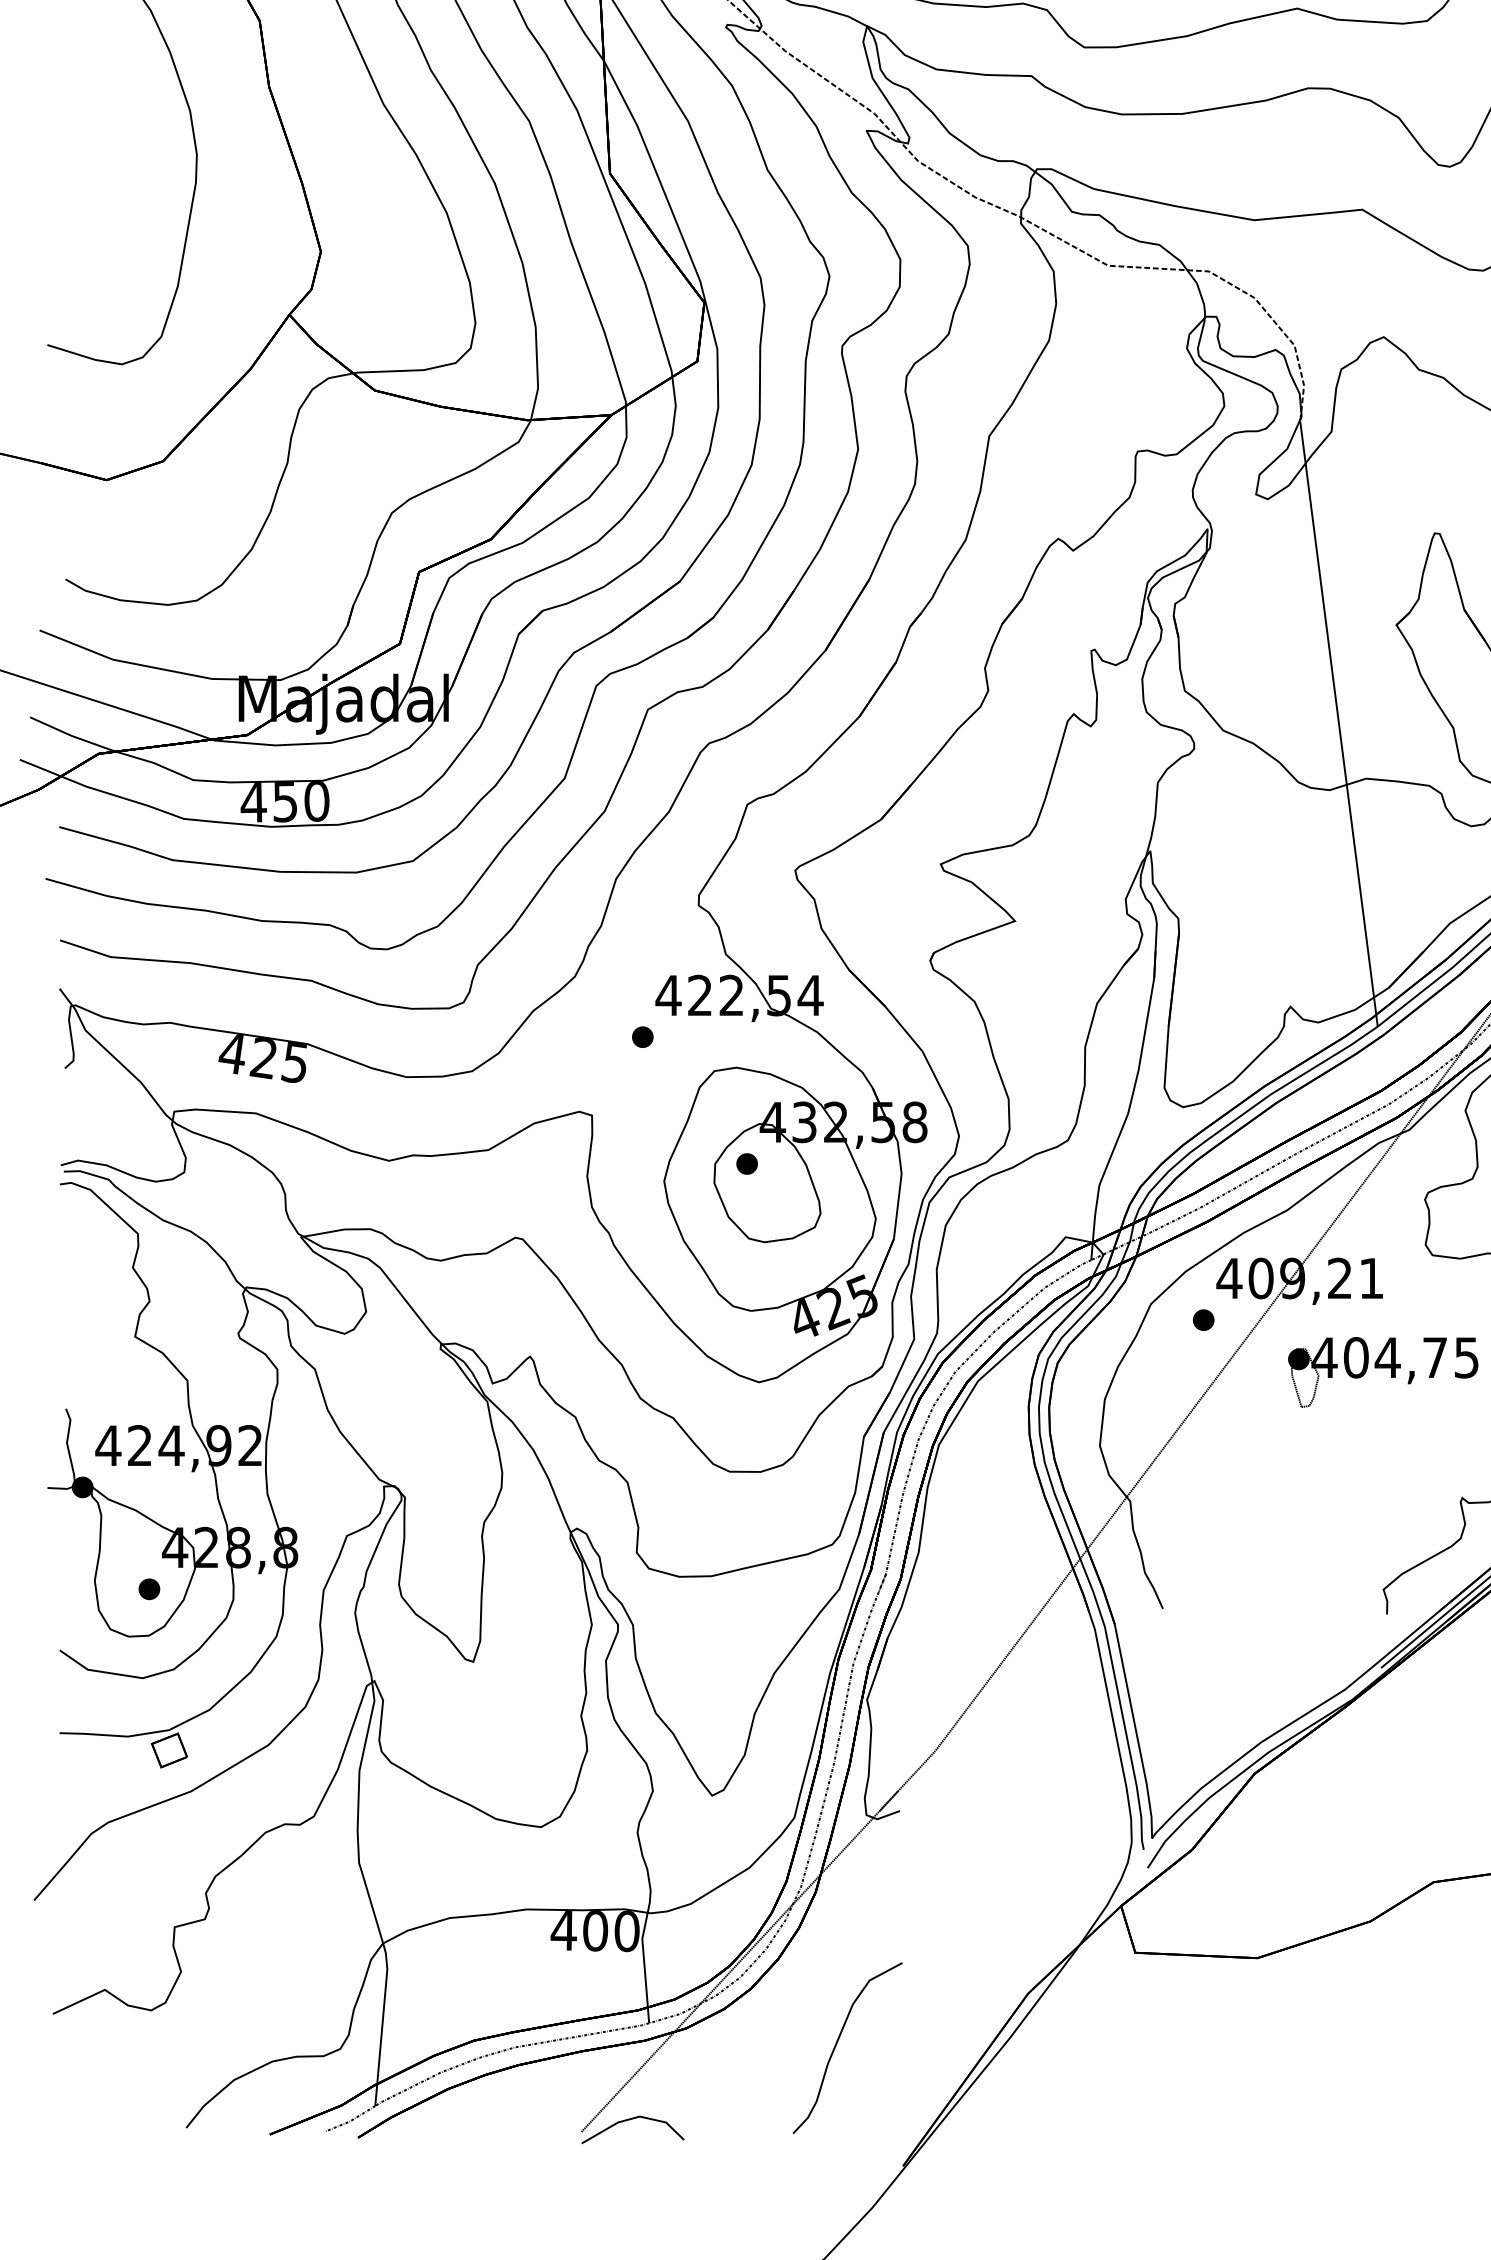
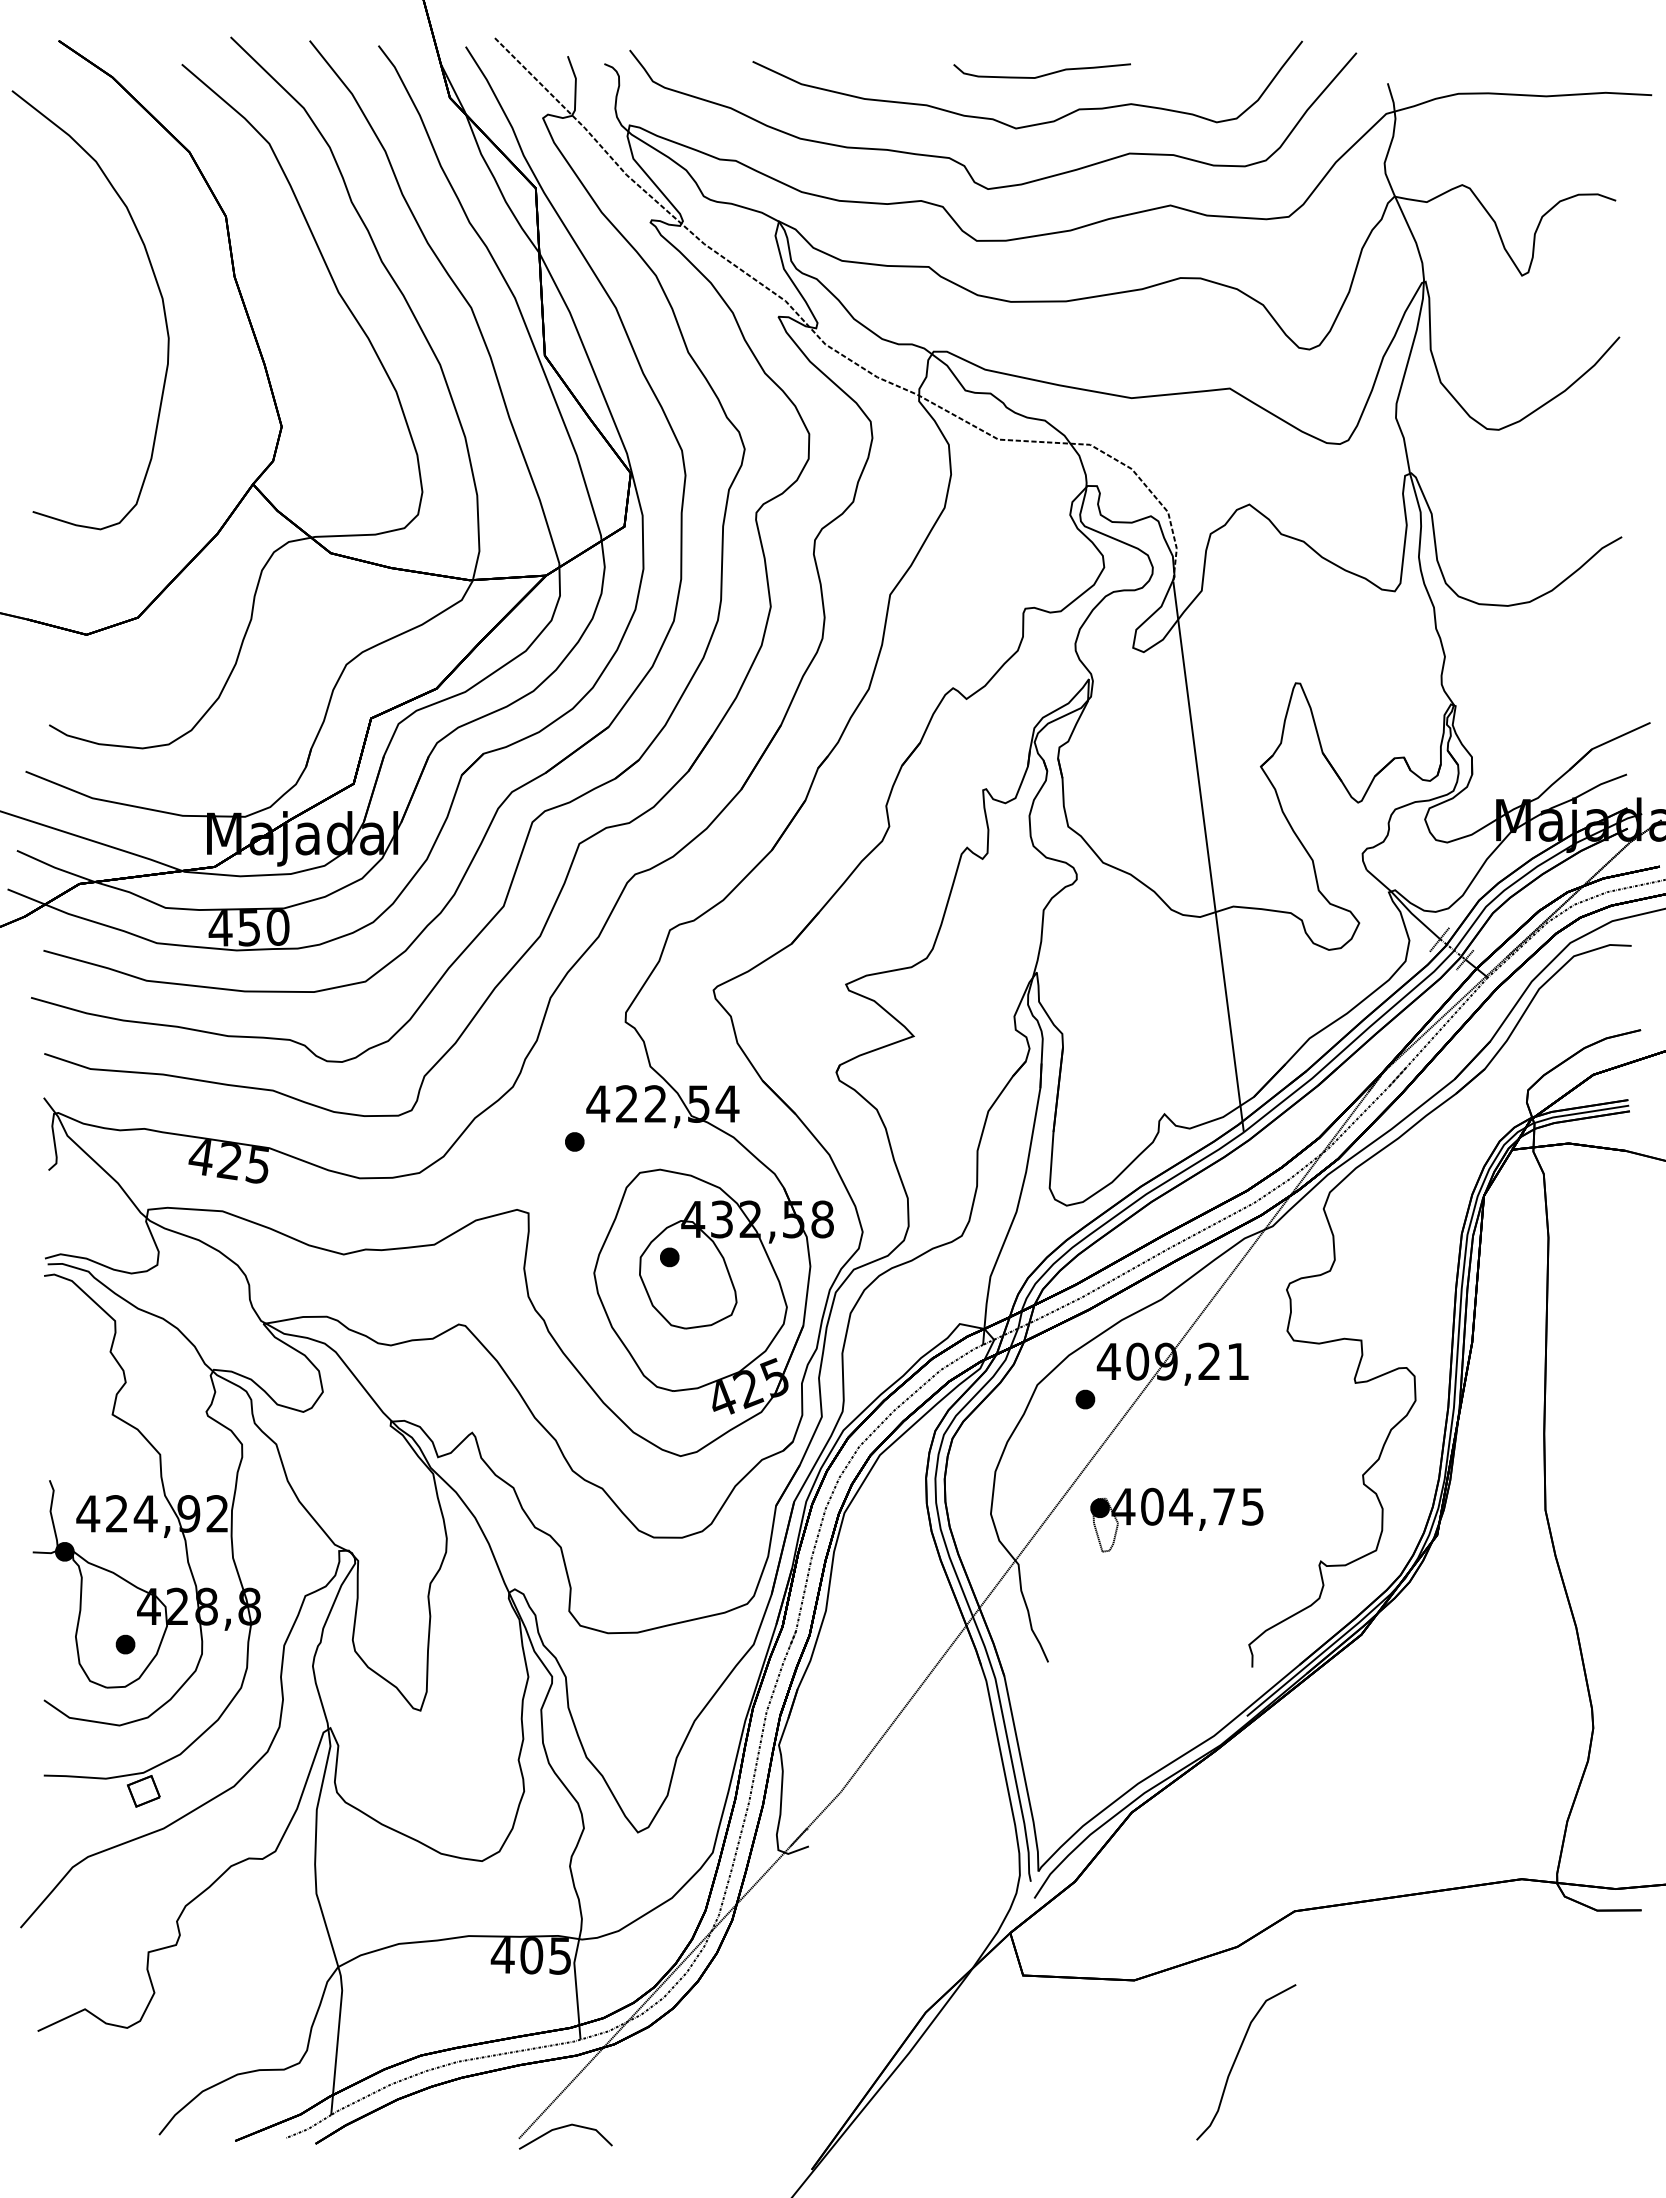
part: (1382, 1371) -> (1176, 1519), moved
text: (627, 1930) -> (560, 1955), 400 -> 405
curve: (836, 2046) -> (1236, 2060), moved

